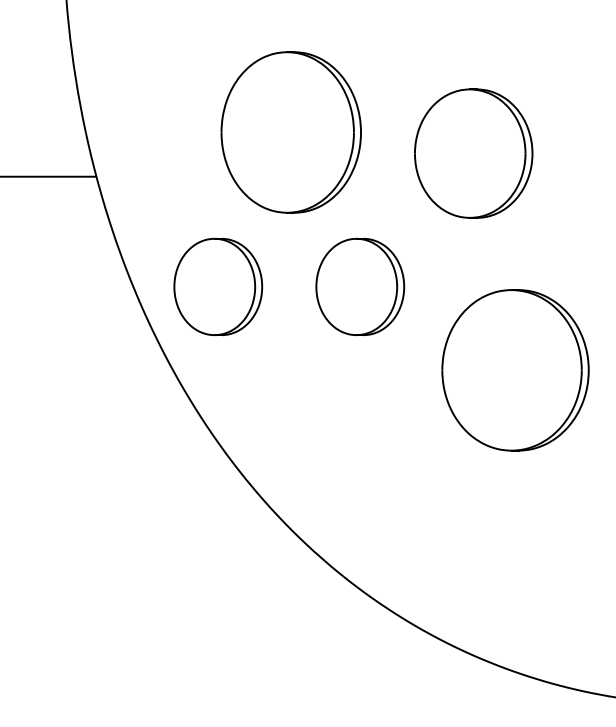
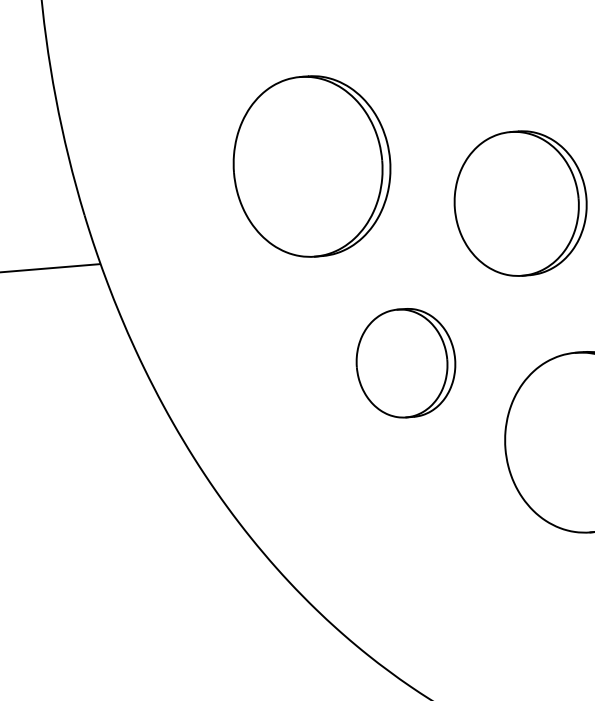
part: (290, 132) -> (311, 166), moved
part: (218, 286) -> (247, 375), removed

